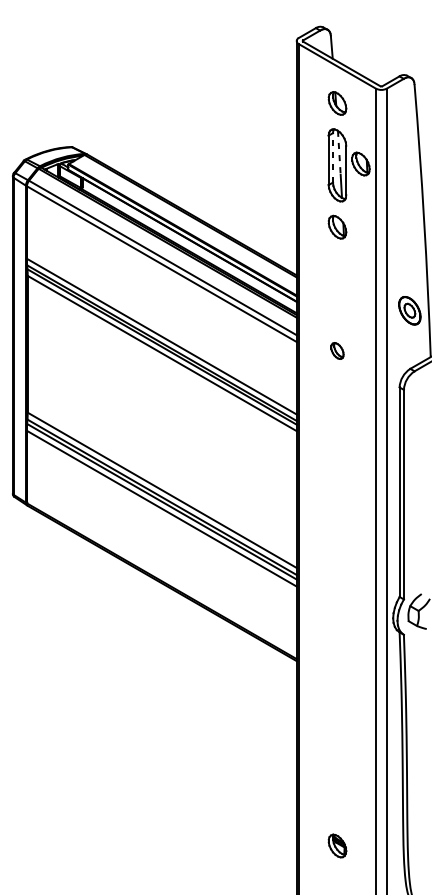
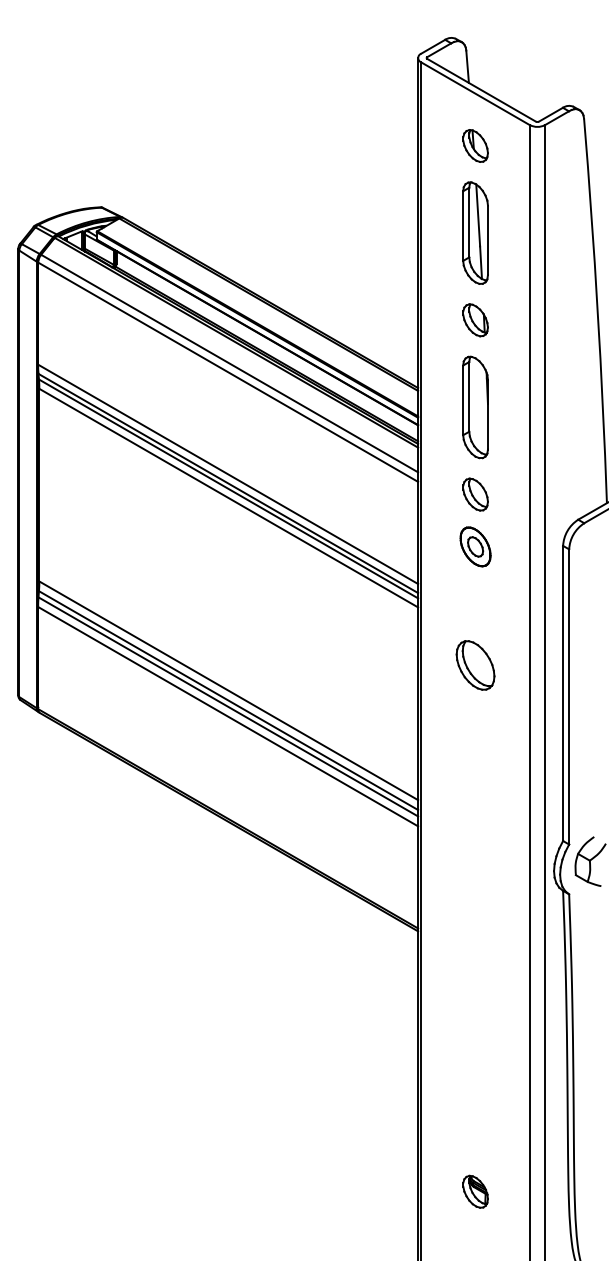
line: (339, 152) -> (478, 215), dashed -> solid
line: (333, 157) -> (469, 222), dashed -> solid
part: (360, 164) -> (508, 231), removed
part: (337, 289) -> (475, 407), added
part: (409, 310) -> (475, 546), moved
part: (337, 350) -> (475, 494), size x1.43
part: (337, 472) -> (475, 665), added

